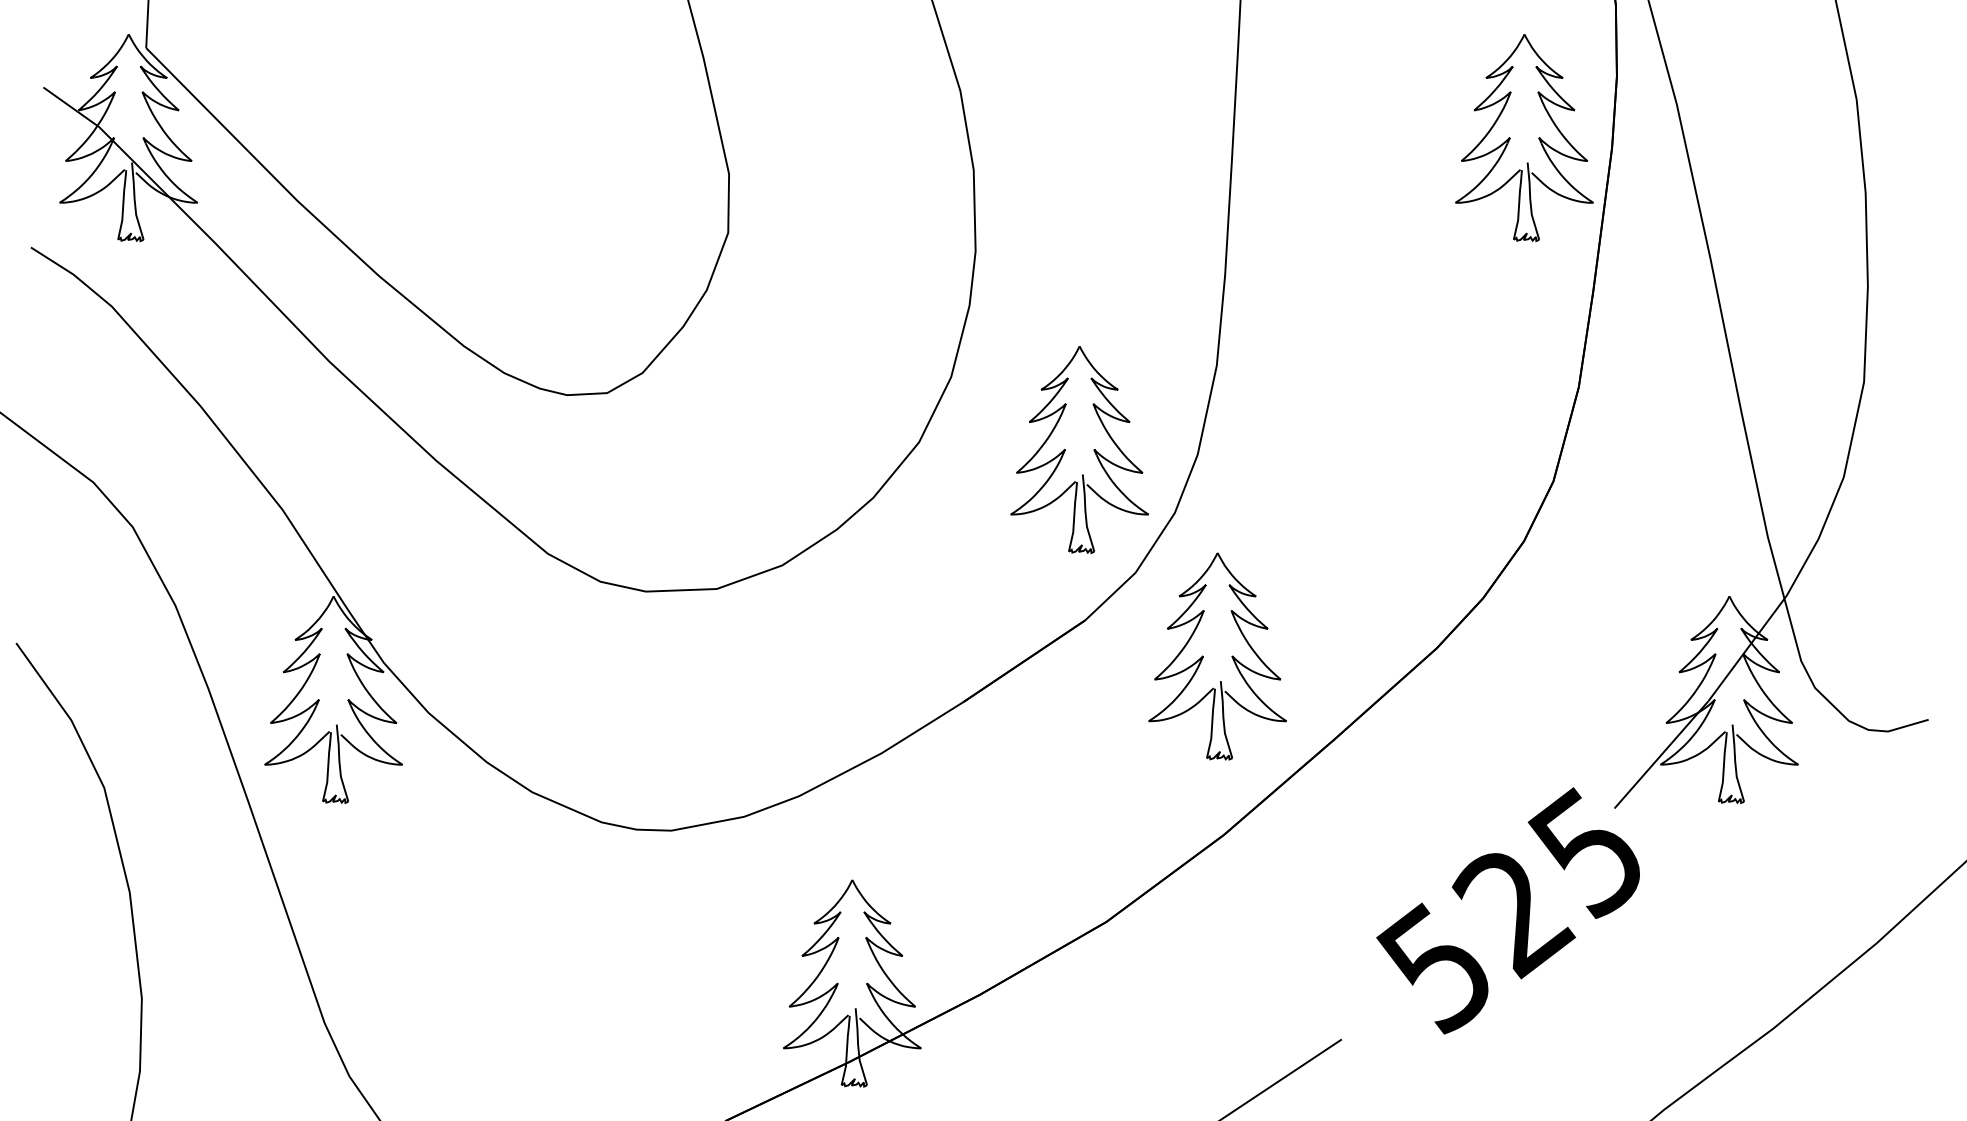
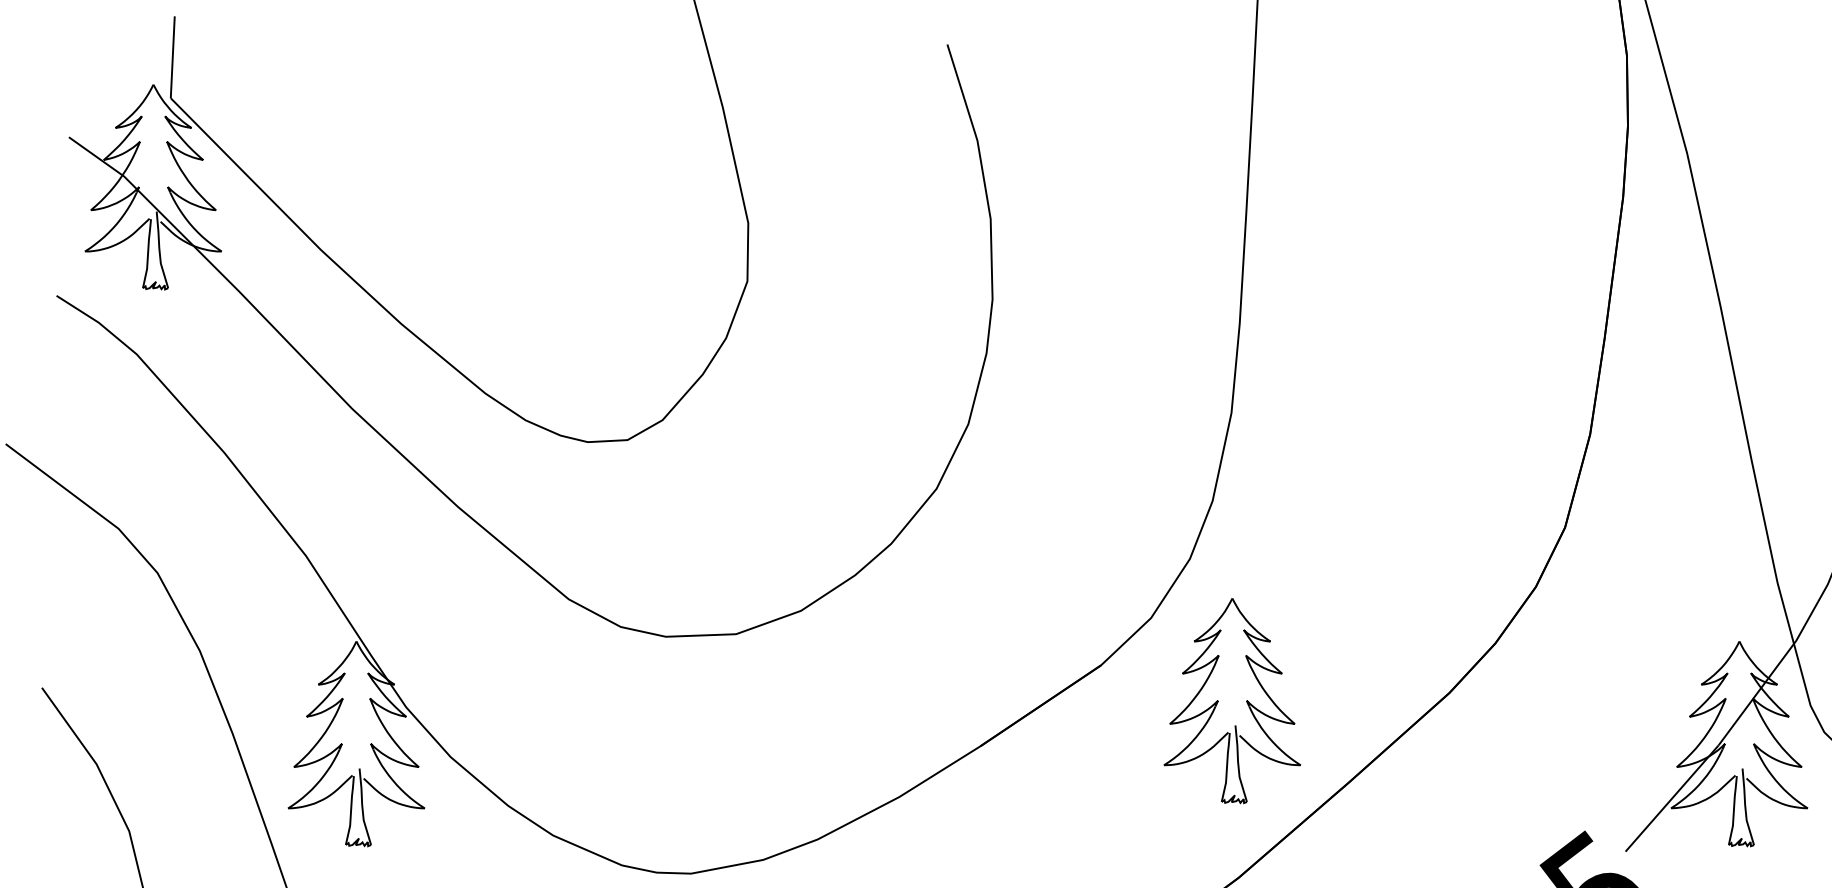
part: (1510, 138) -> (1522, 187), removed
part: (1065, 449) -> (1081, 495), removed

